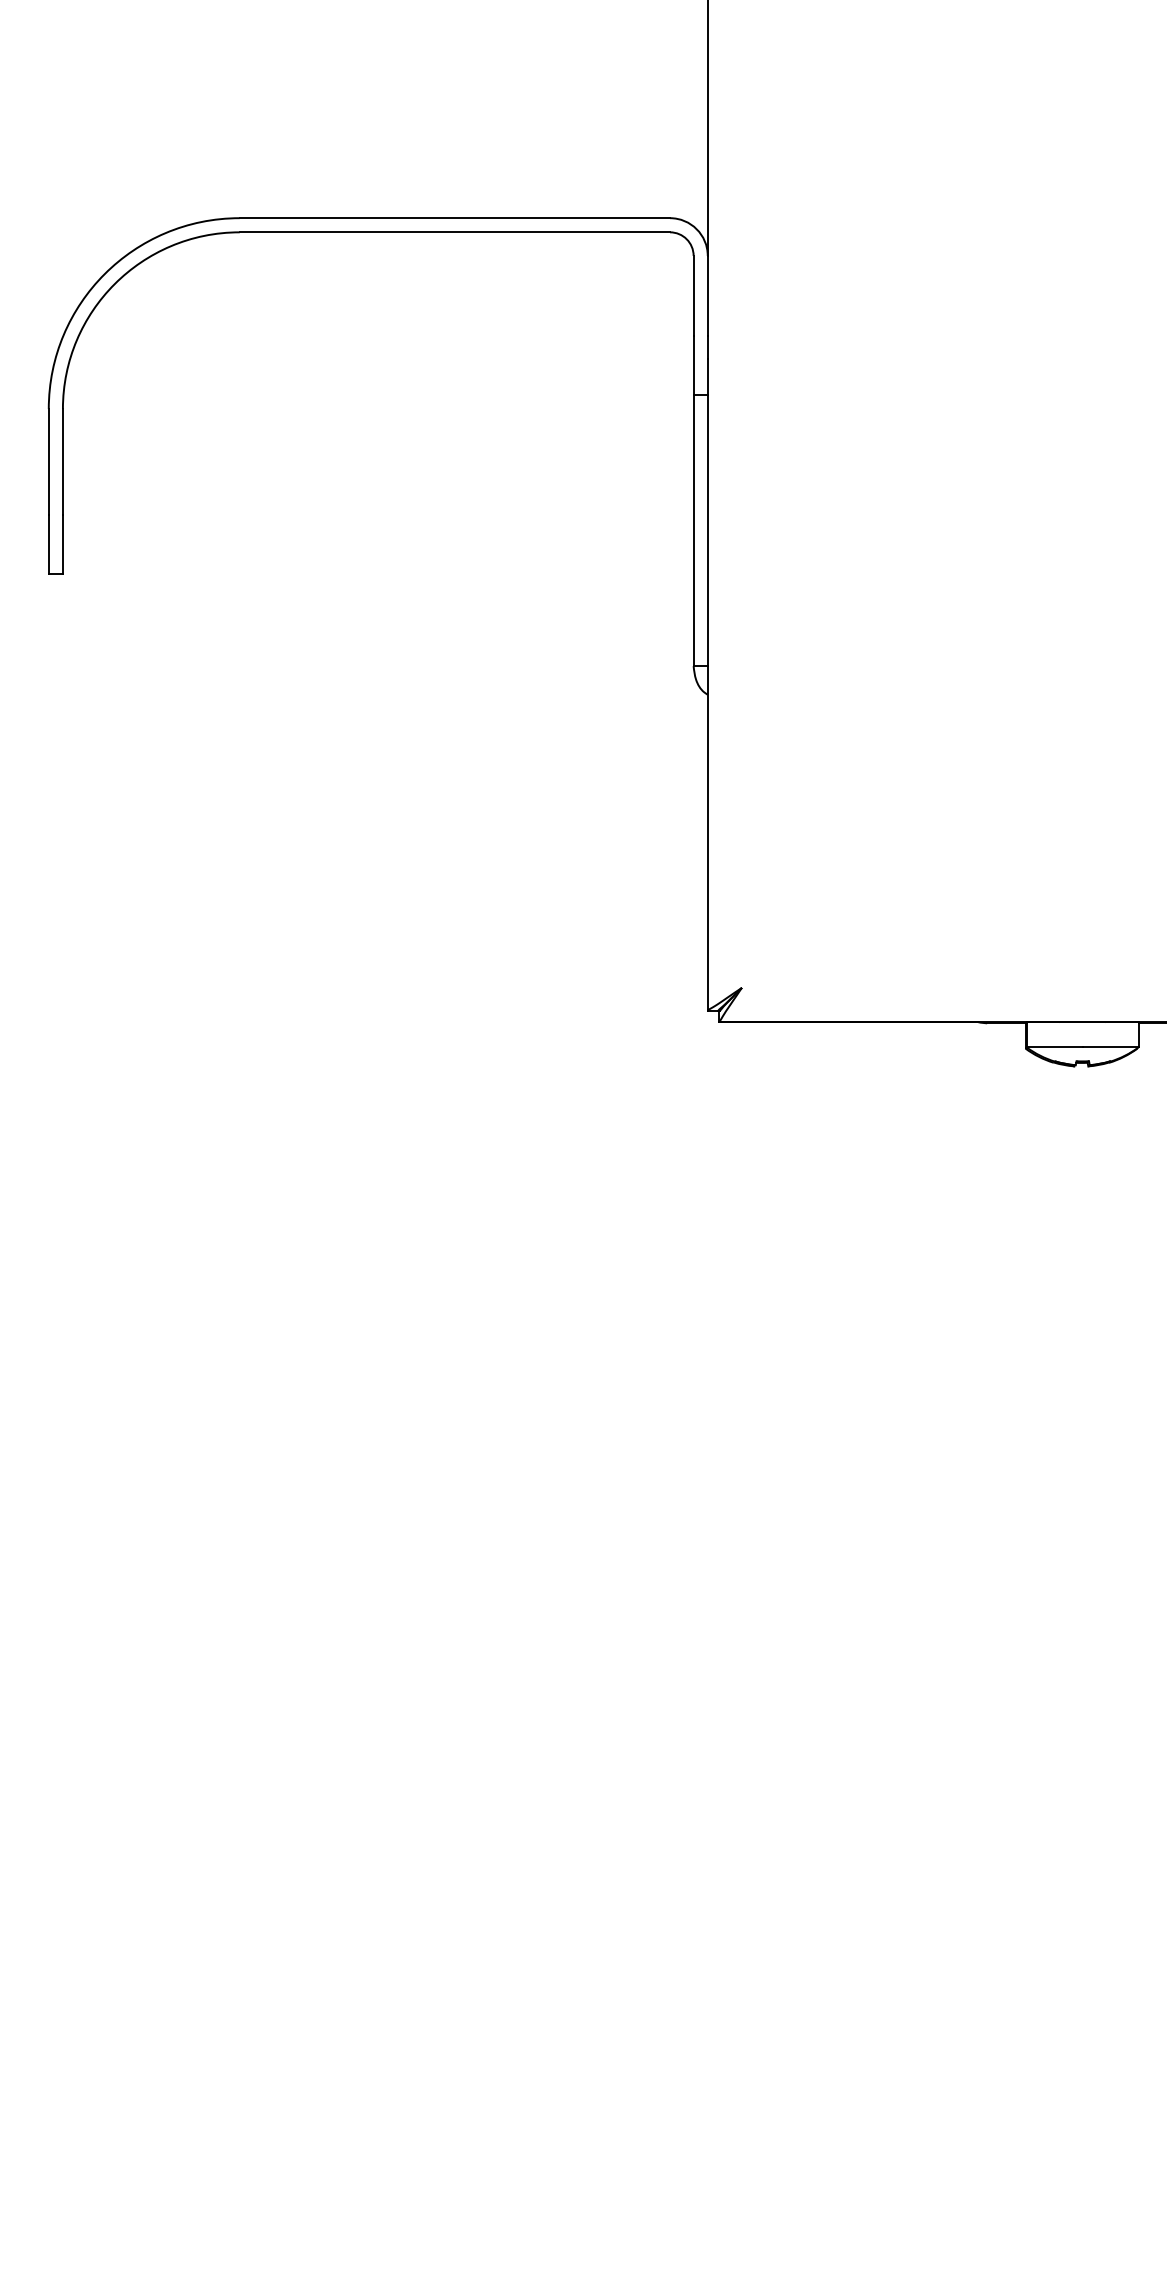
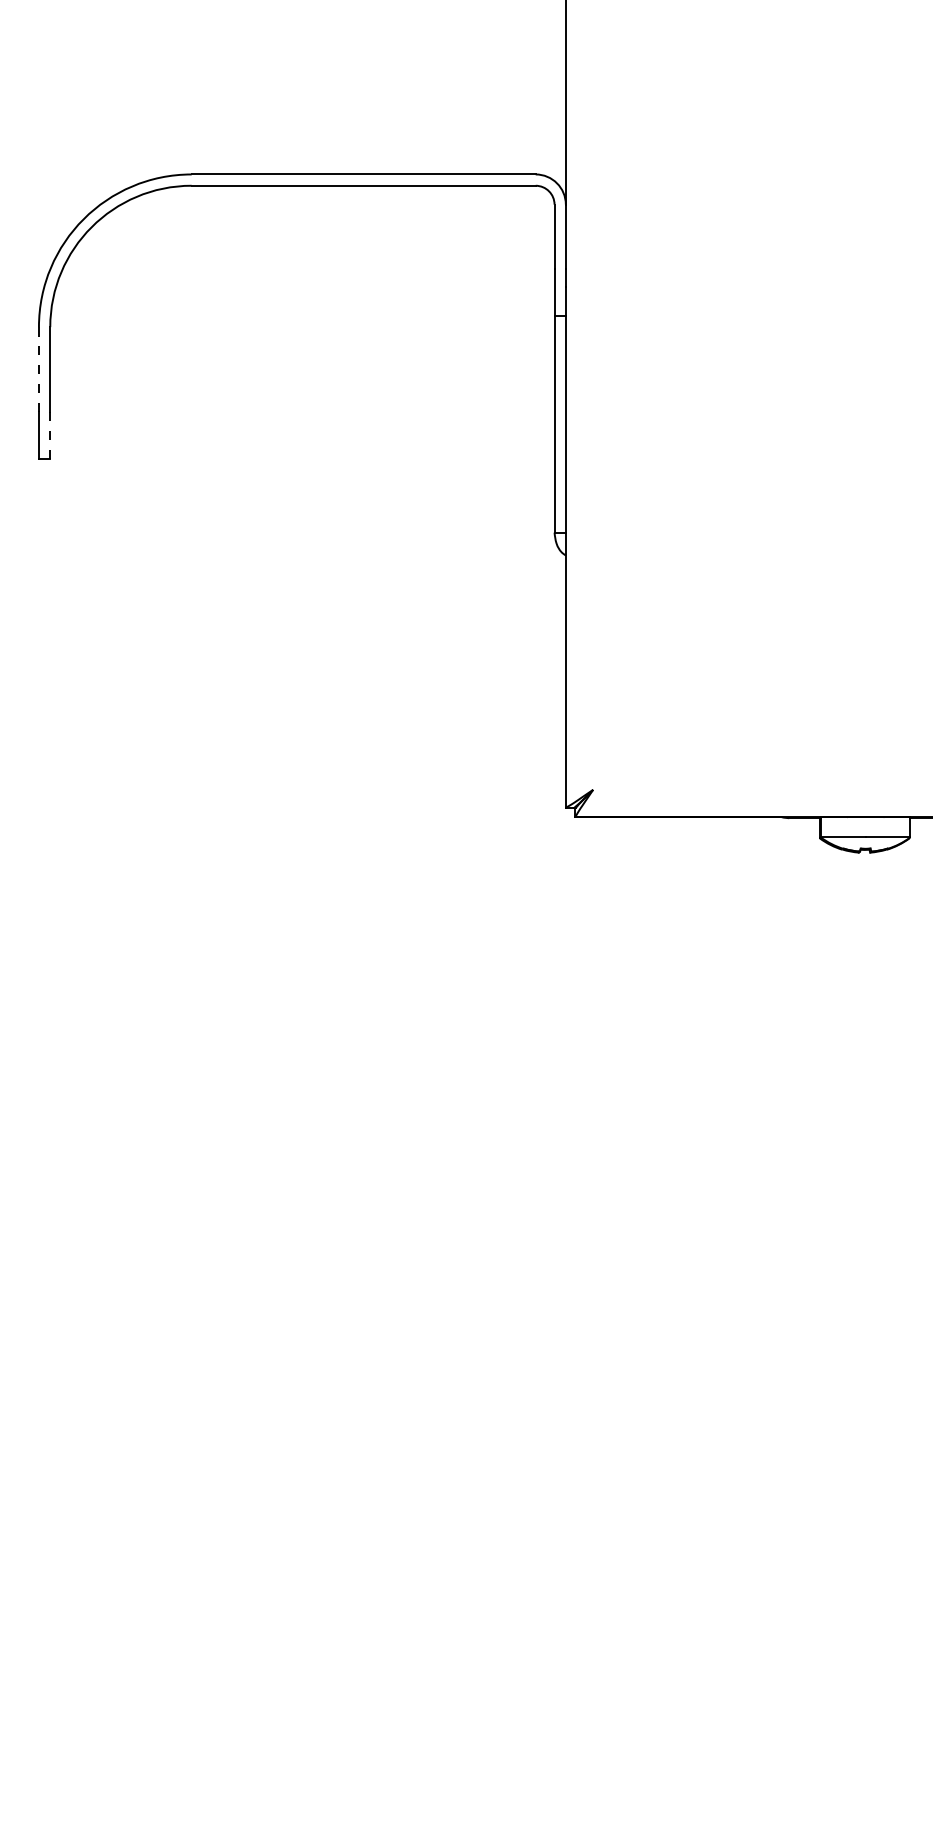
line: (48, 462) -> (38, 369), solid -> dashed
line: (63, 544) -> (50, 435), solid -> dashed

